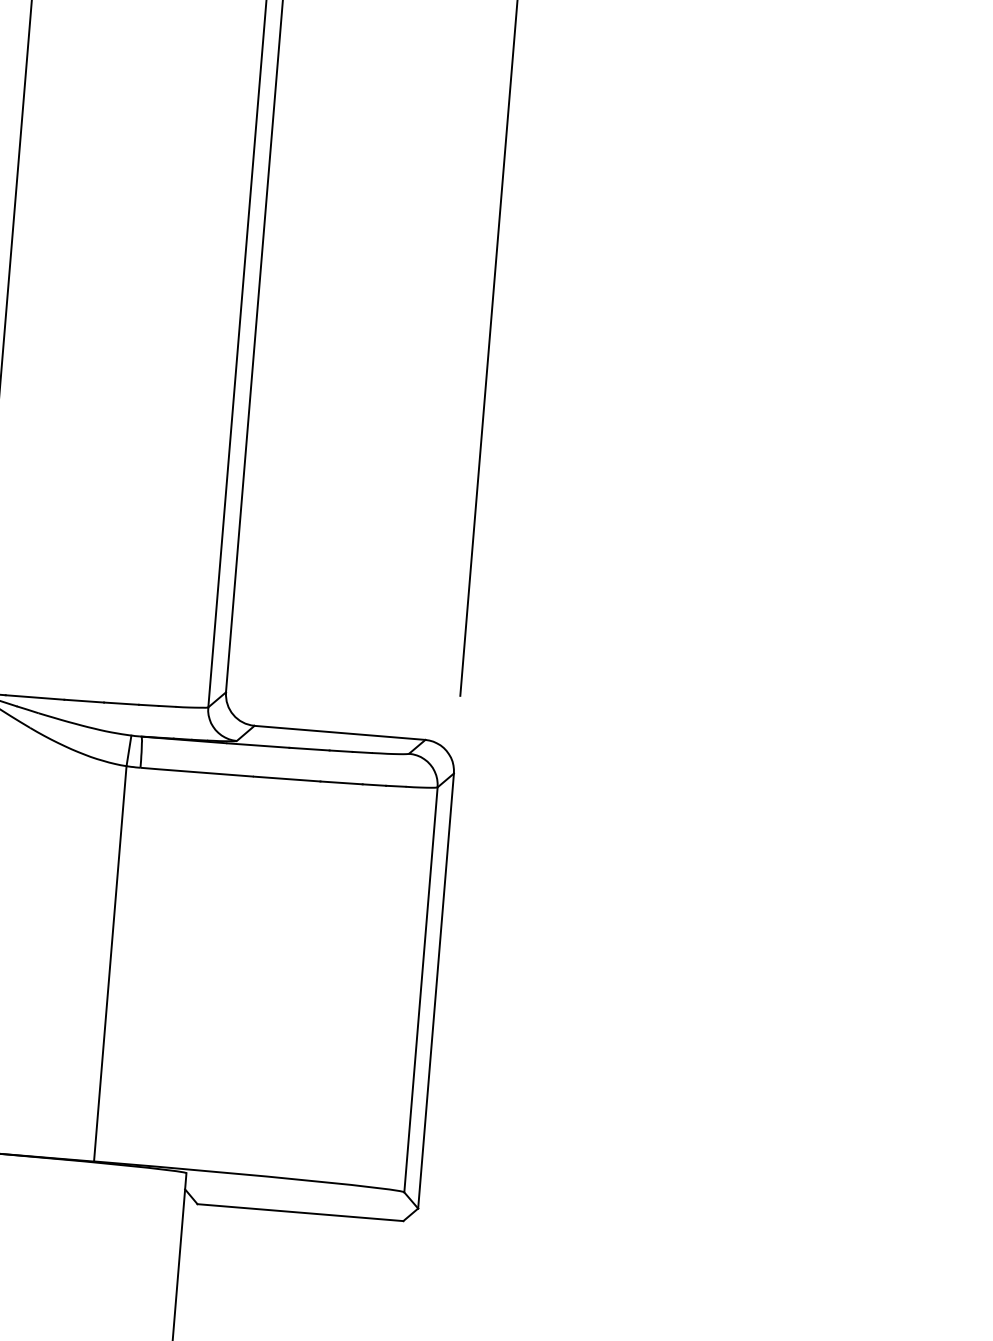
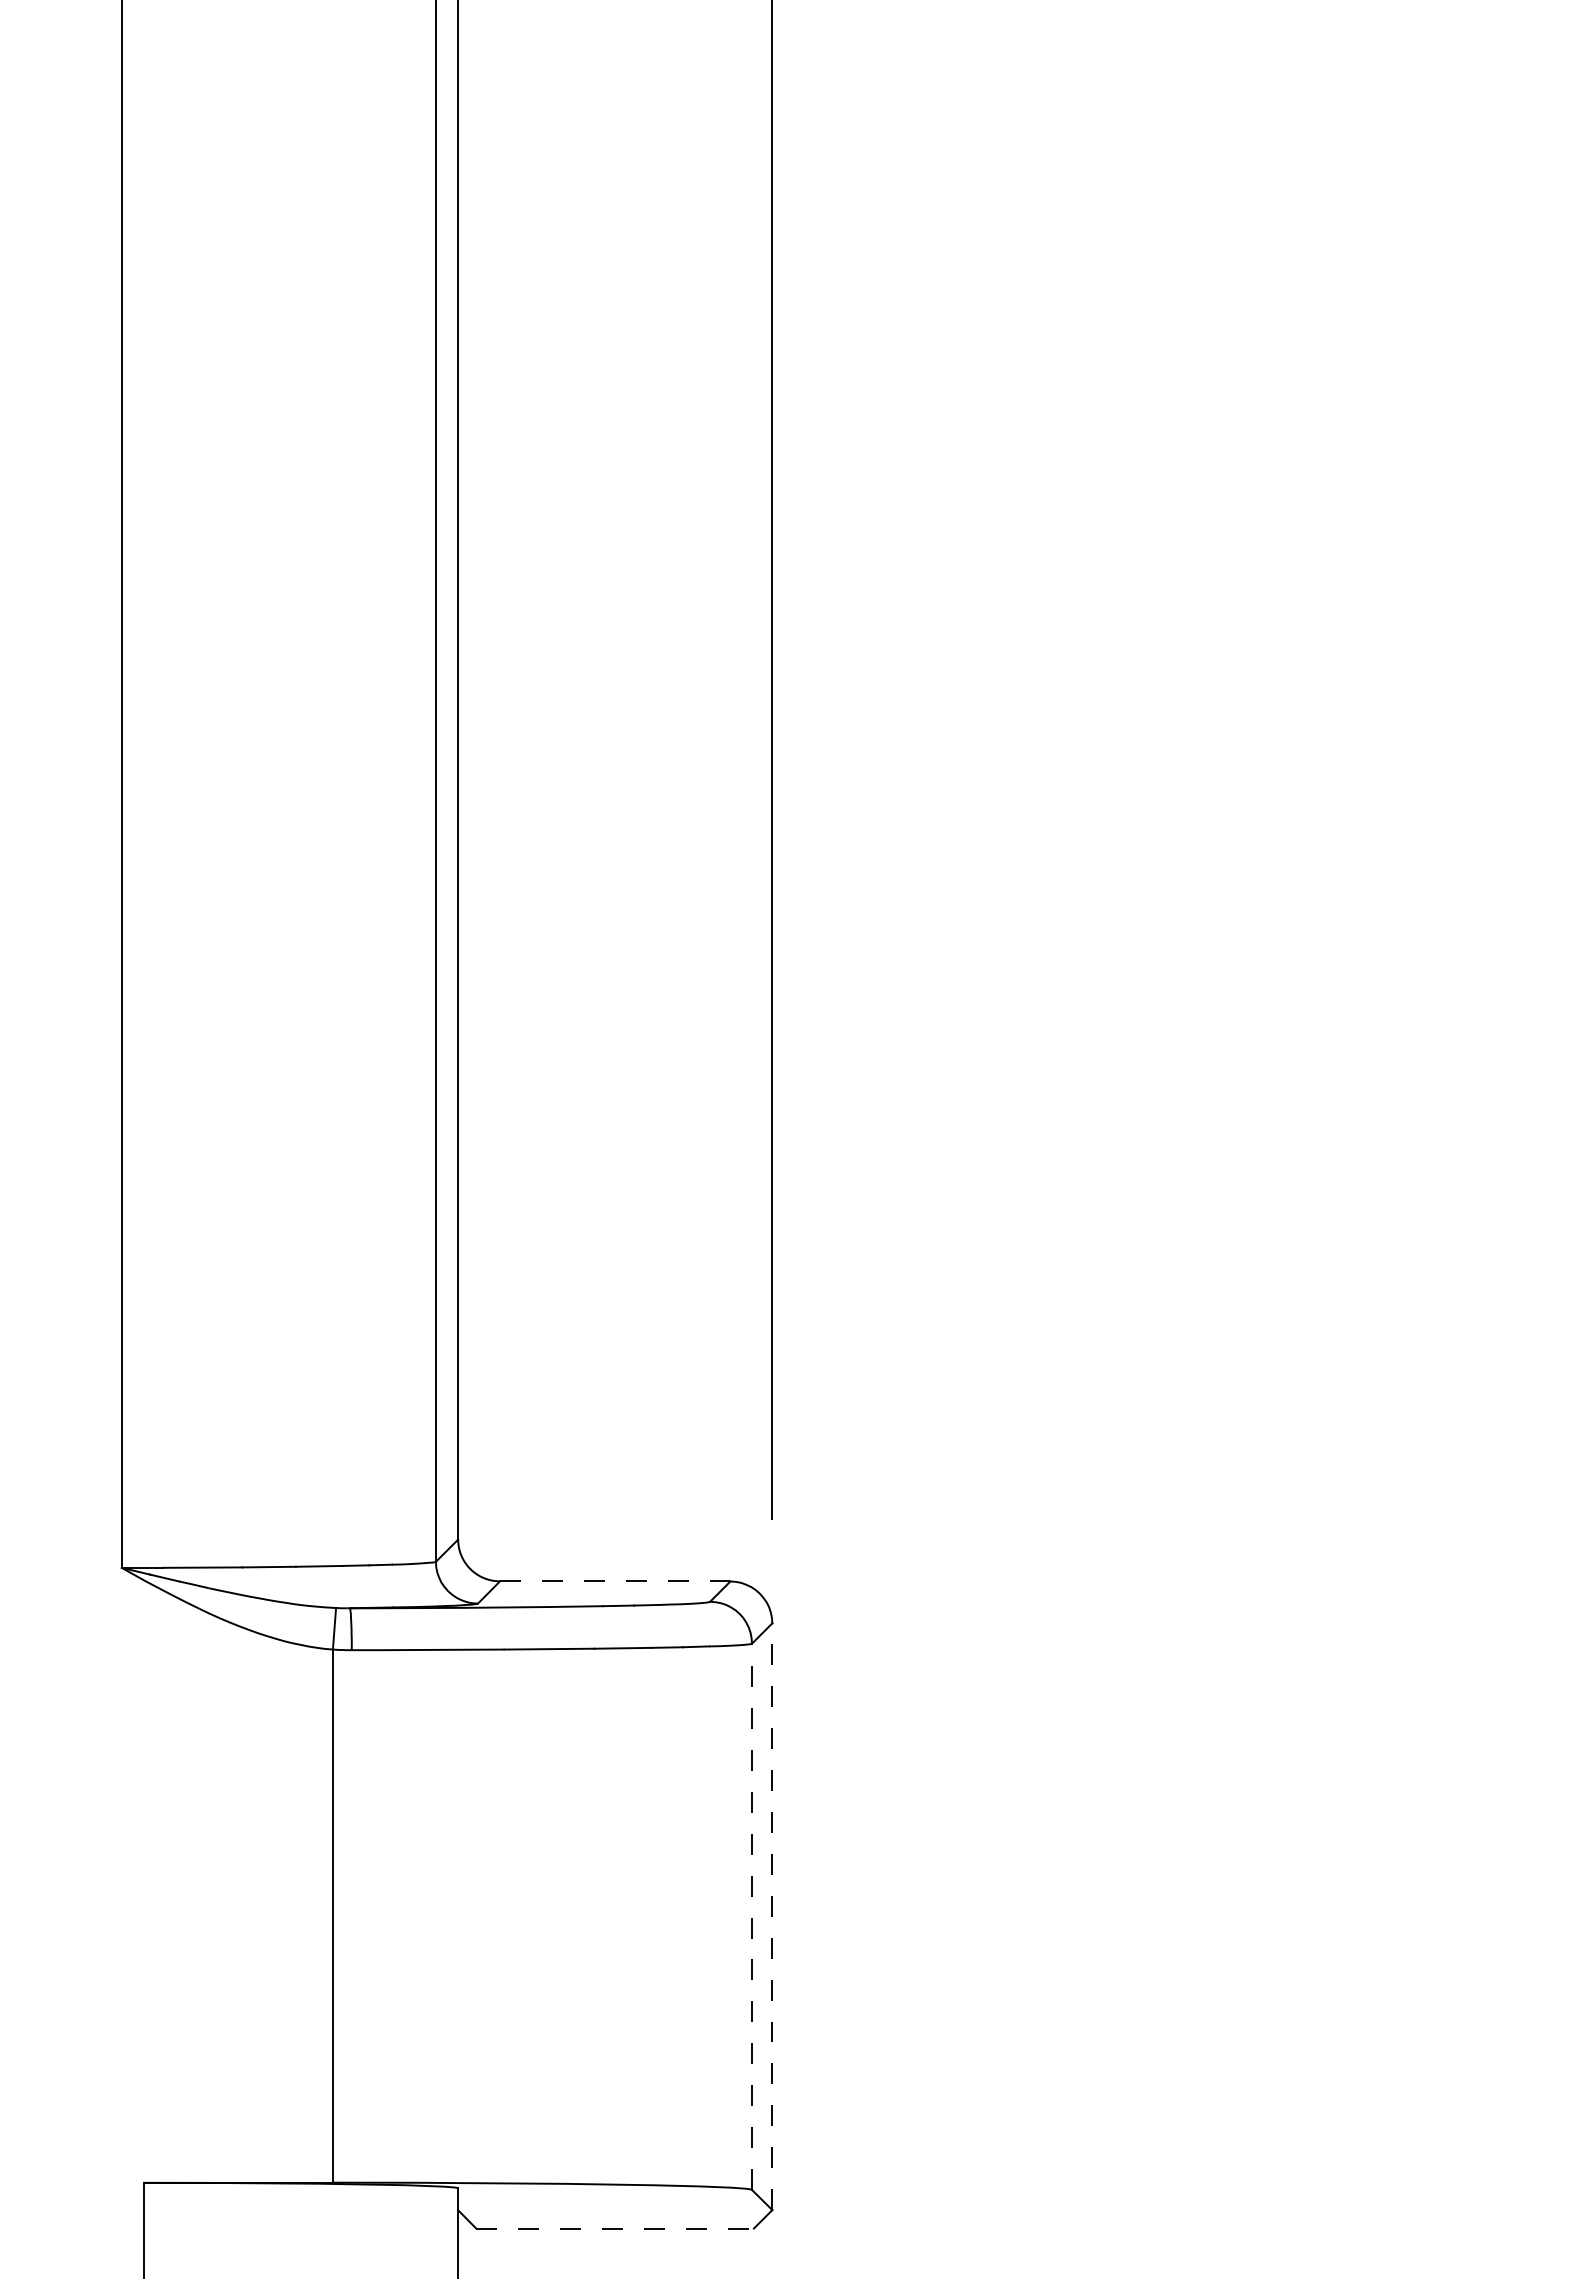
line: (339, 732) -> (614, 1581), solid -> dashed
line: (421, 989) -> (752, 1916), solid -> dashed
line: (436, 990) -> (772, 1916), solid -> dashed
line: (300, 1212) -> (615, 2228), solid -> dashed

